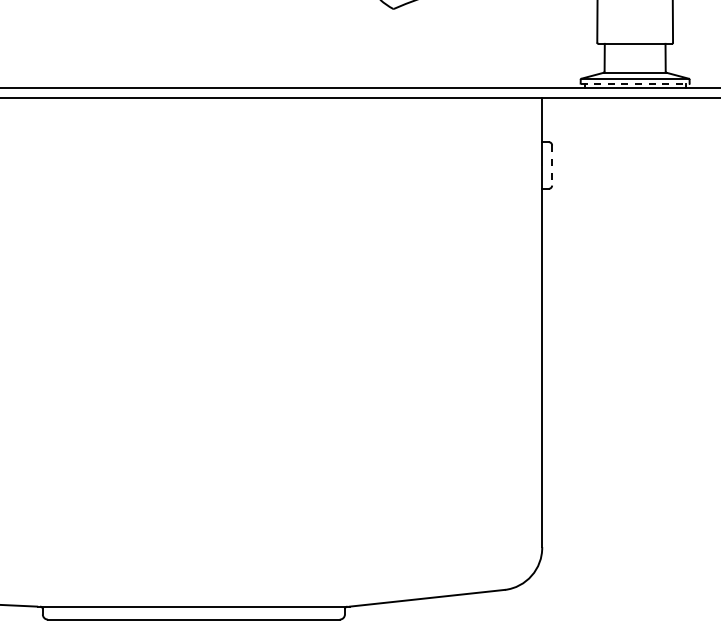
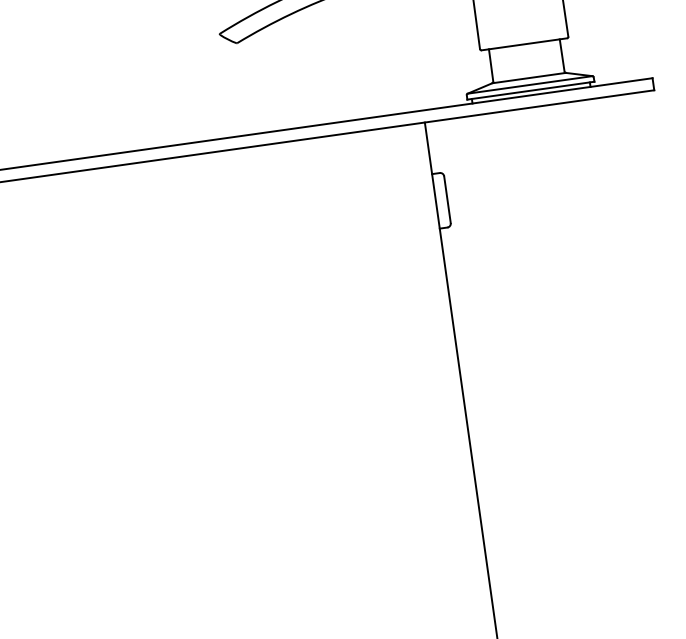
line: (635, 83) -> (531, 90), dashed -> solid
line: (552, 165) -> (447, 199), dashed -> solid

